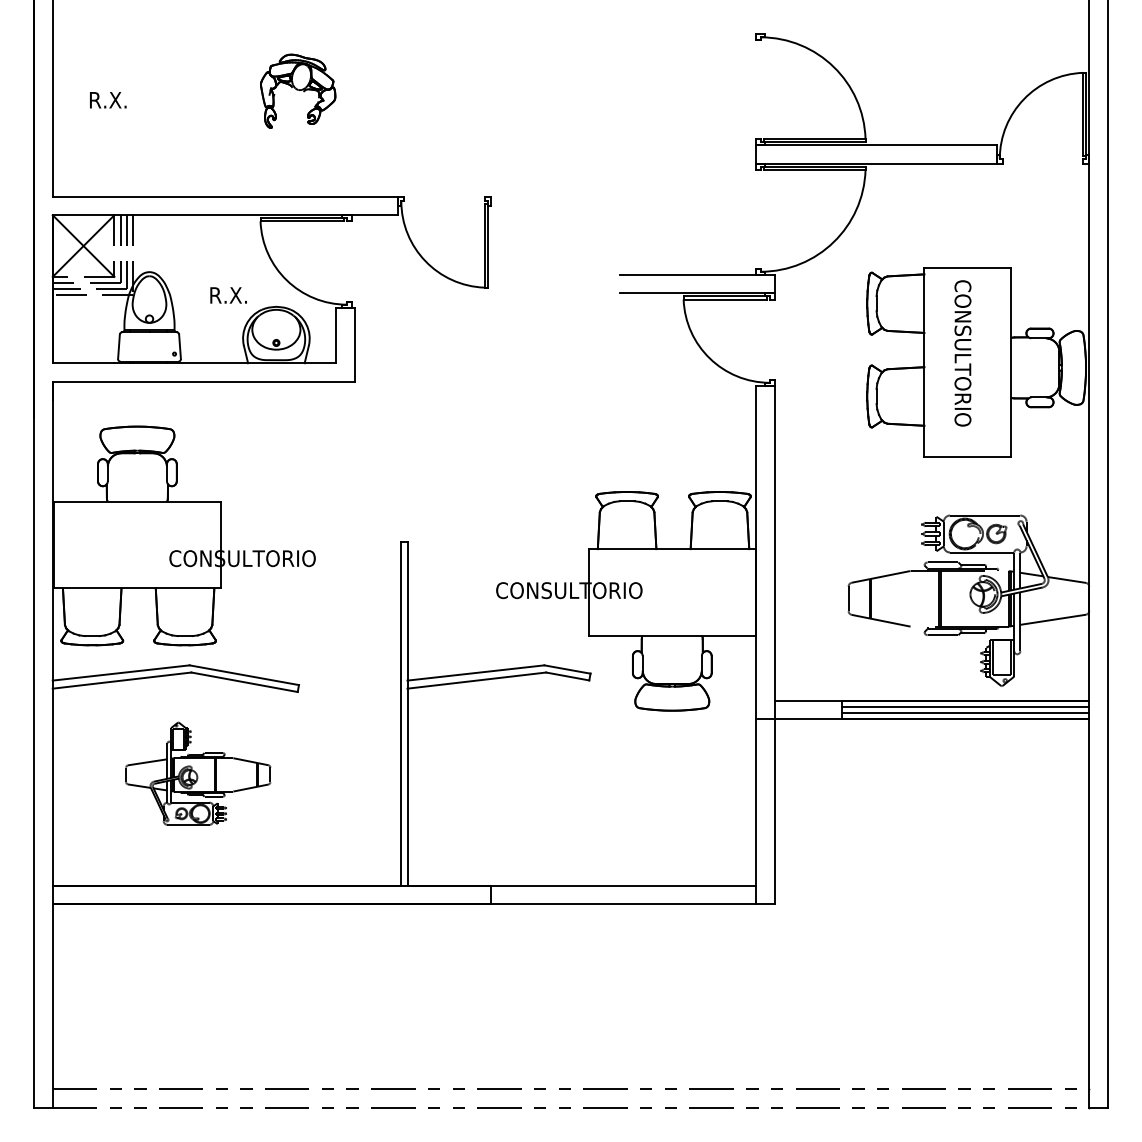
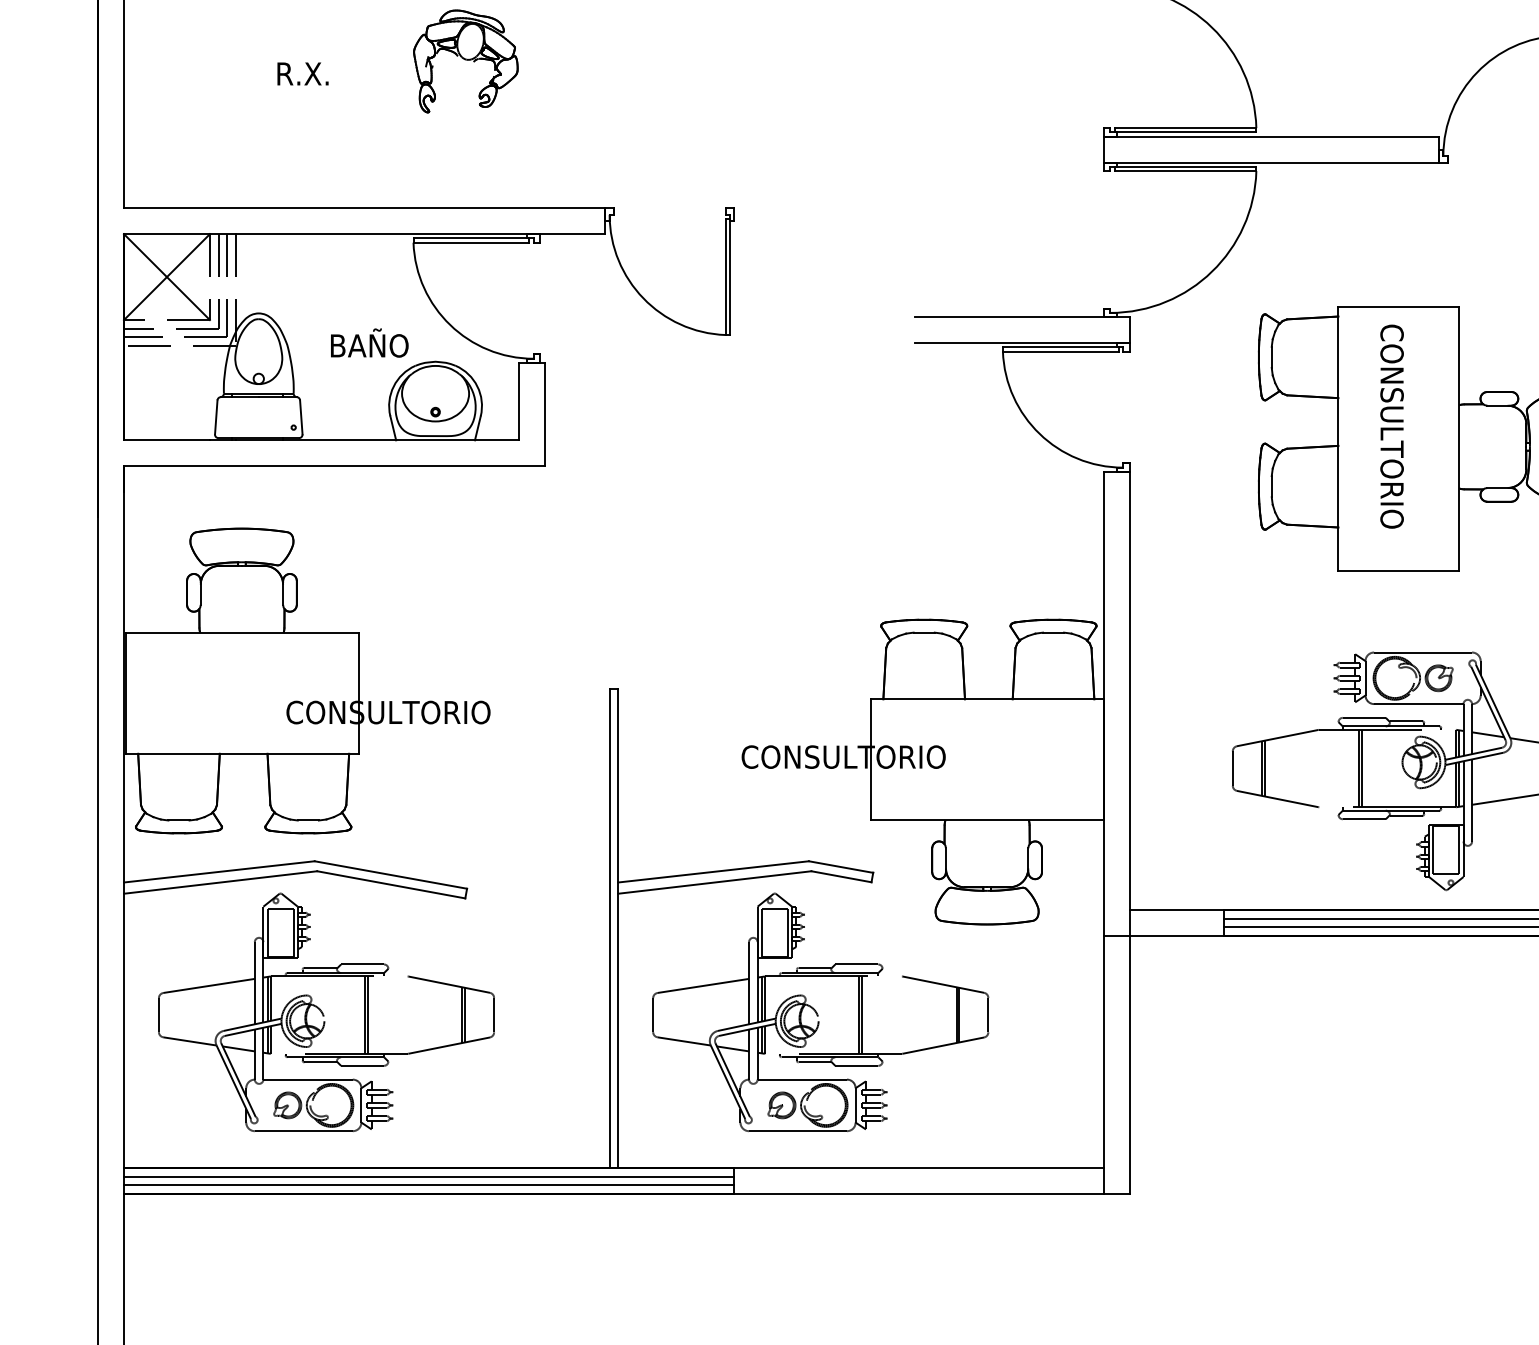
text: (108, 100) -> (303, 74), moved
text: (229, 292) -> (370, 341), R.X. -> BAÑO
part: (198, 773) -> (327, 1011), size x1.67
part: (552, 773) -> (820, 1011), added
line: (271, 891) -> (428, 1176), added
line: (271, 897) -> (428, 1184), added

